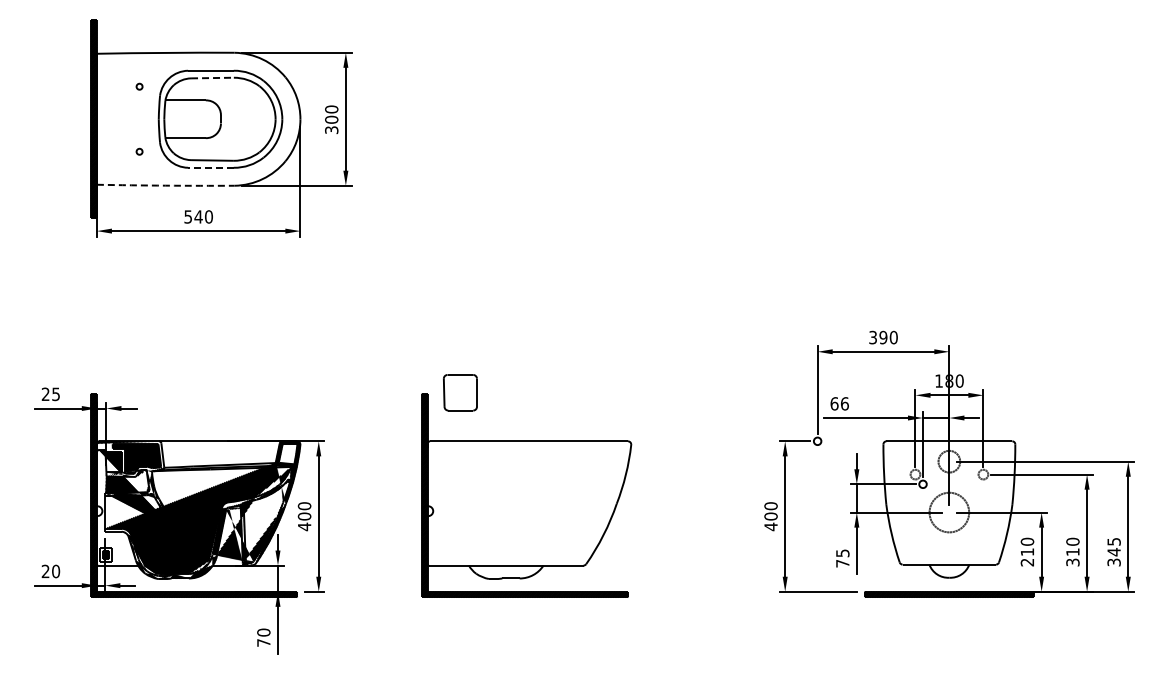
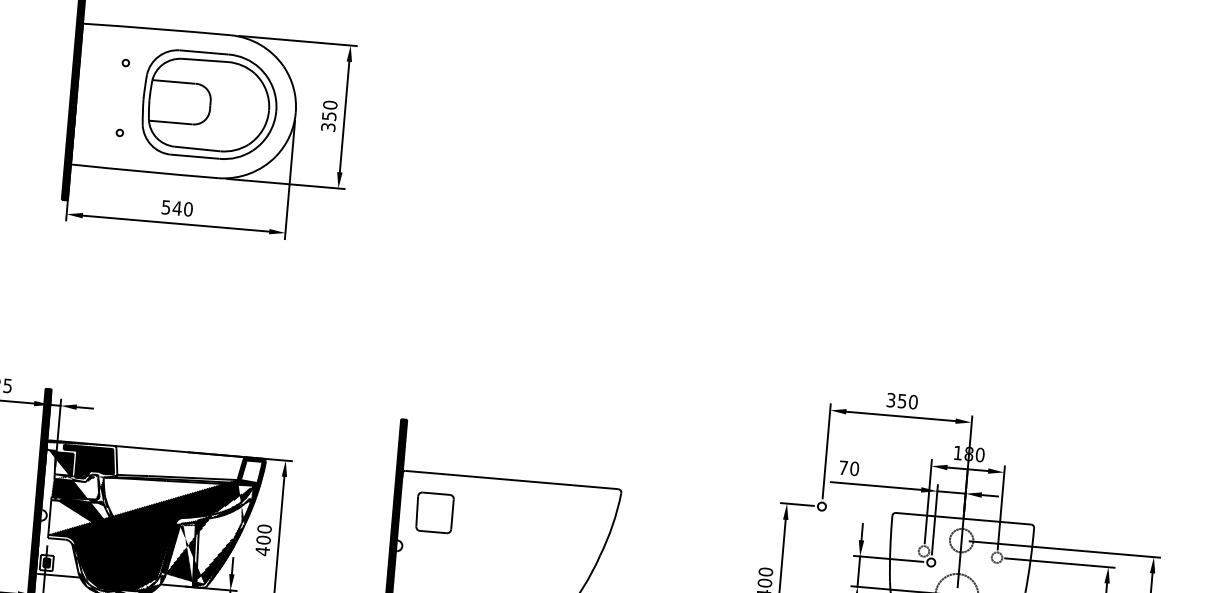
line: (212, 78) -> (205, 60), dashed -> solid
text: (331, 119) -> (329, 115), 300 -> 350
line: (210, 167) -> (194, 156), dashed -> solid
arc: (165, 185) -> (144, 171), dashed -> solid
text: (883, 337) -> (902, 401), 390 -> 350
part: (460, 392) -> (434, 512), moved
text: (839, 403) -> (848, 467), 66 -> 70

